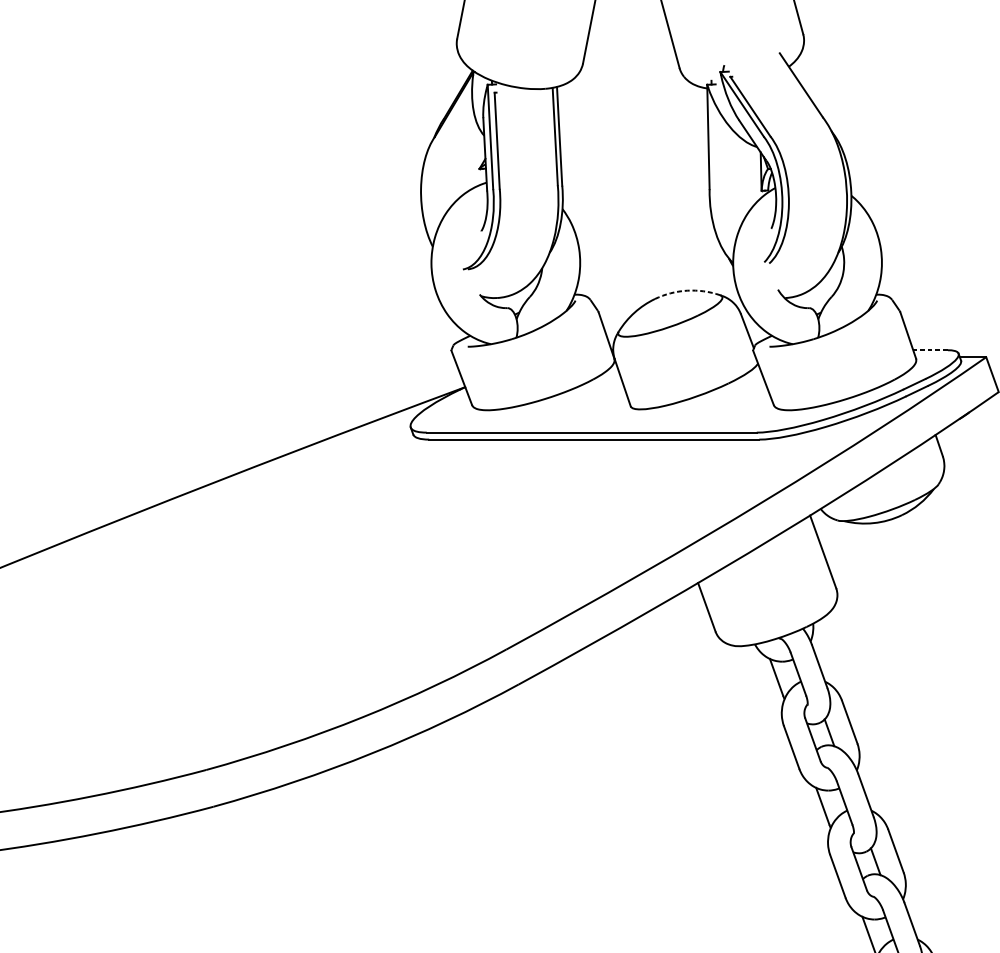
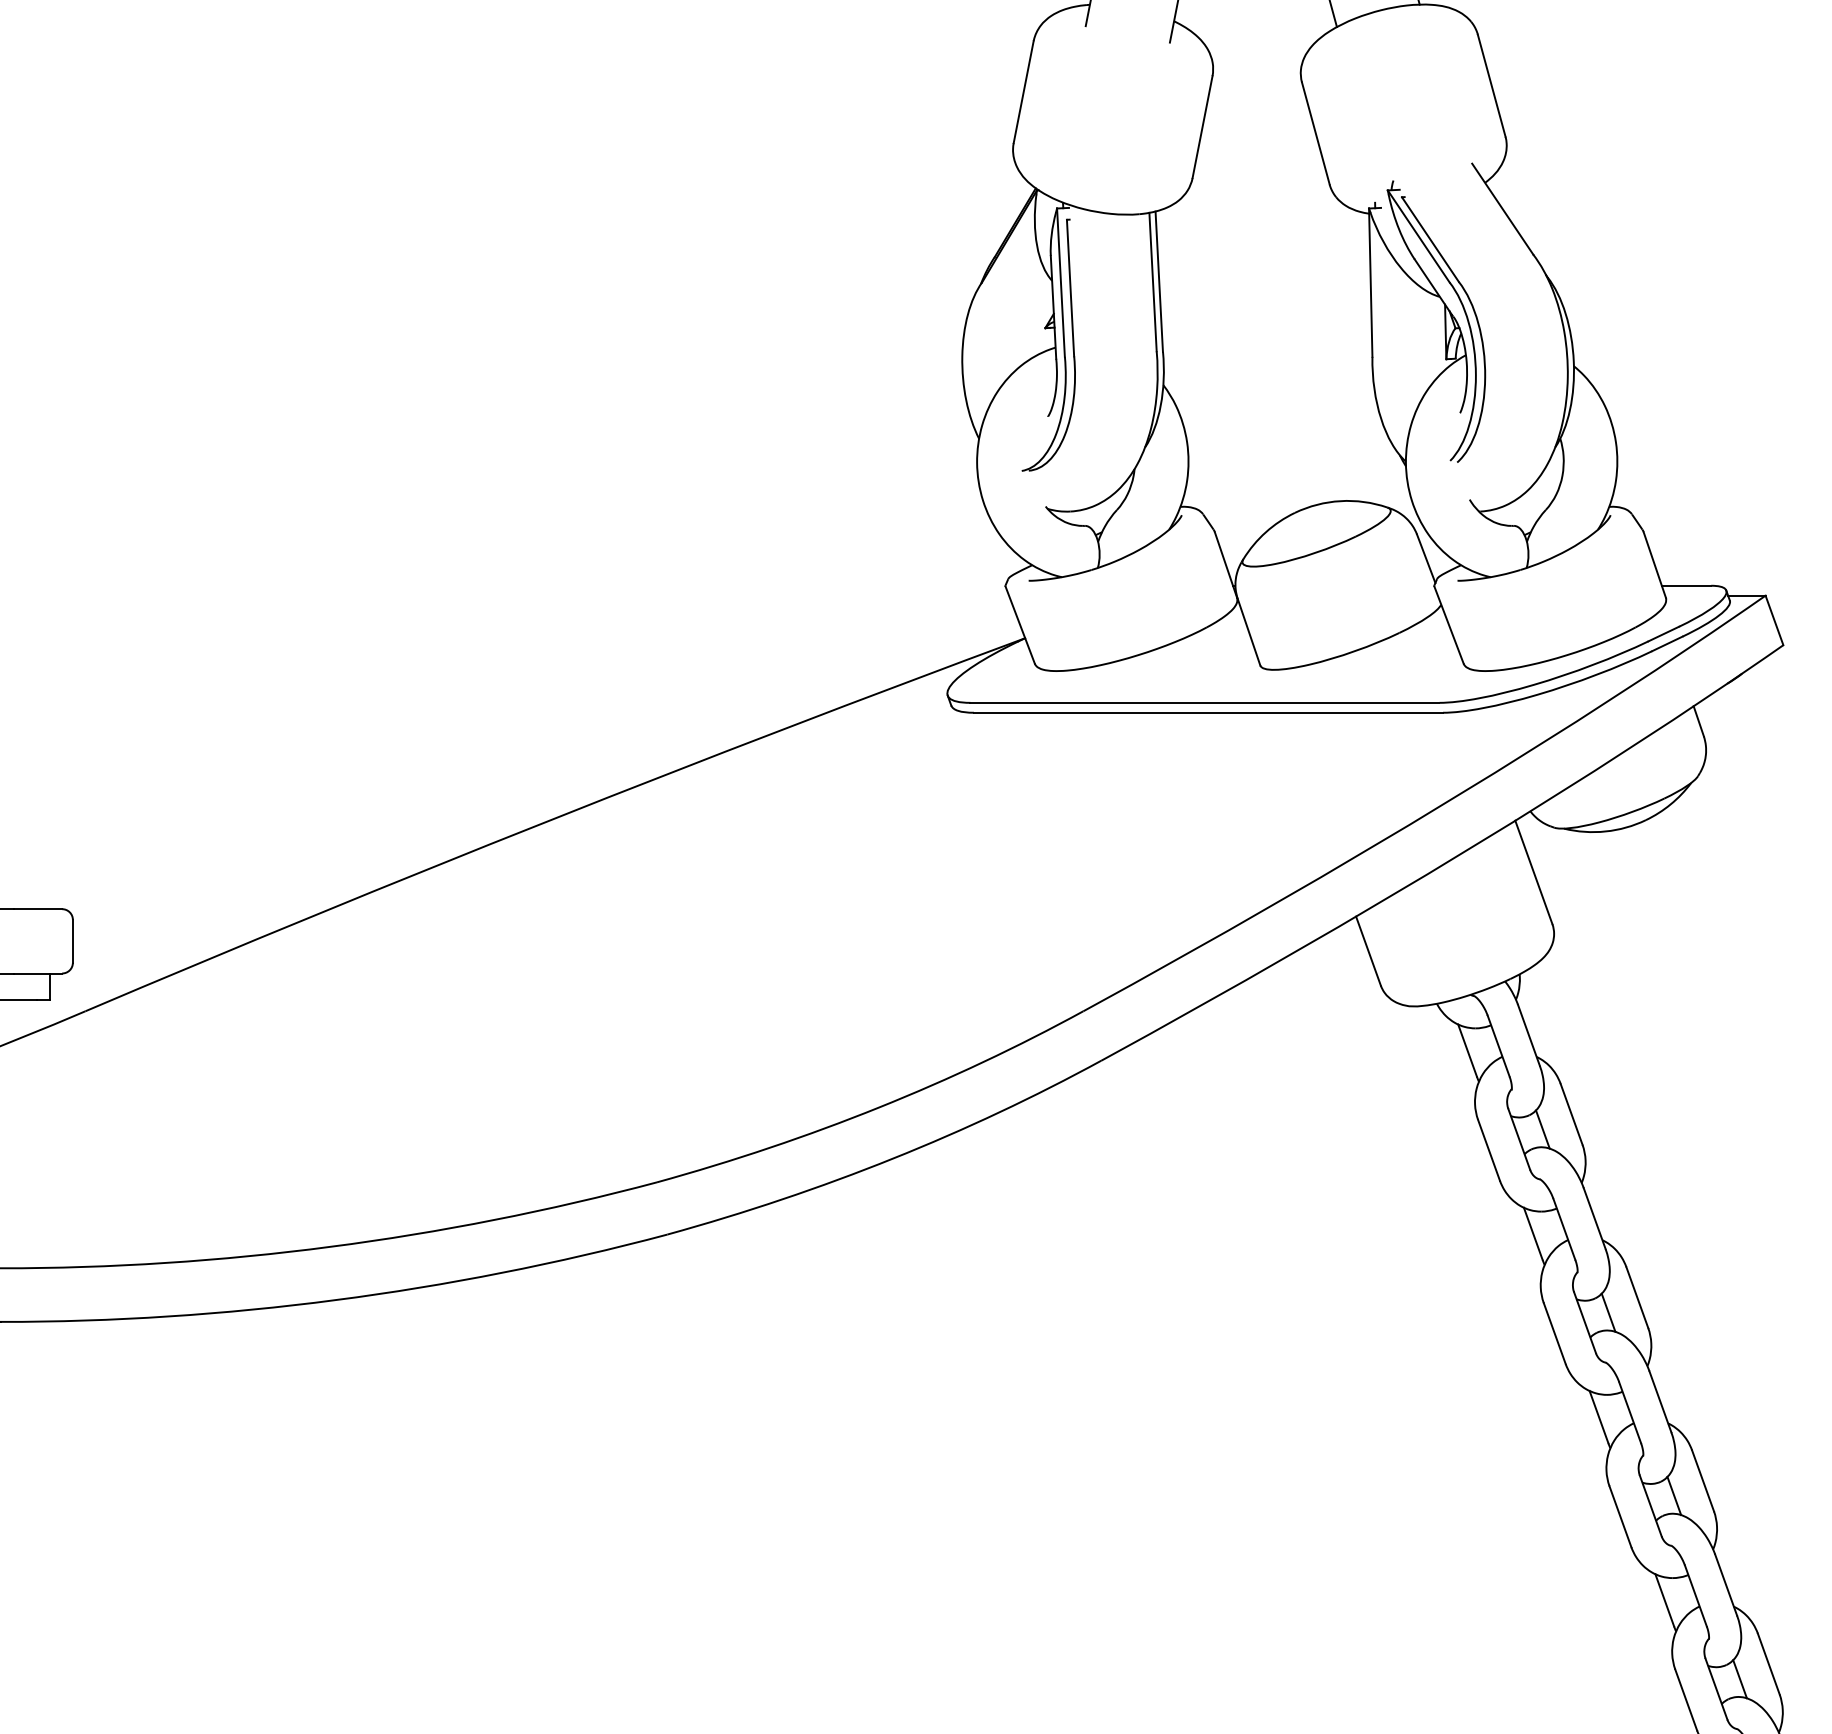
arc: (687, 290) -> (1340, 501), dashed -> solid
line: (930, 350) -> (1686, 585), dashed -> solid

